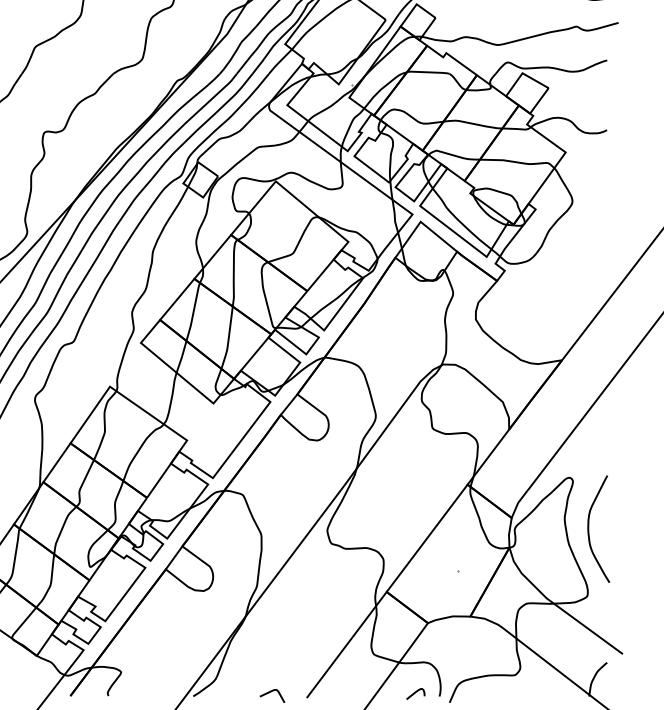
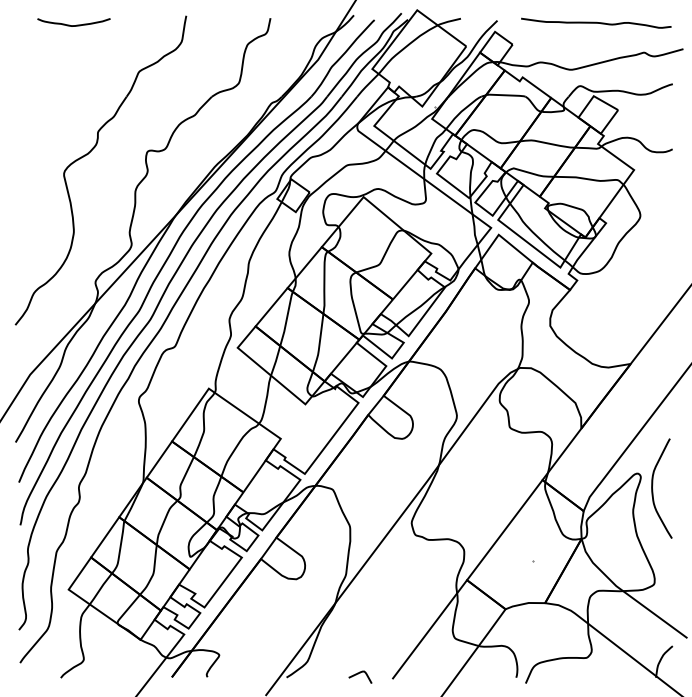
curve: (589, 530) -> (653, 489), moved
curve: (416, 693) -> (494, 674), removed

